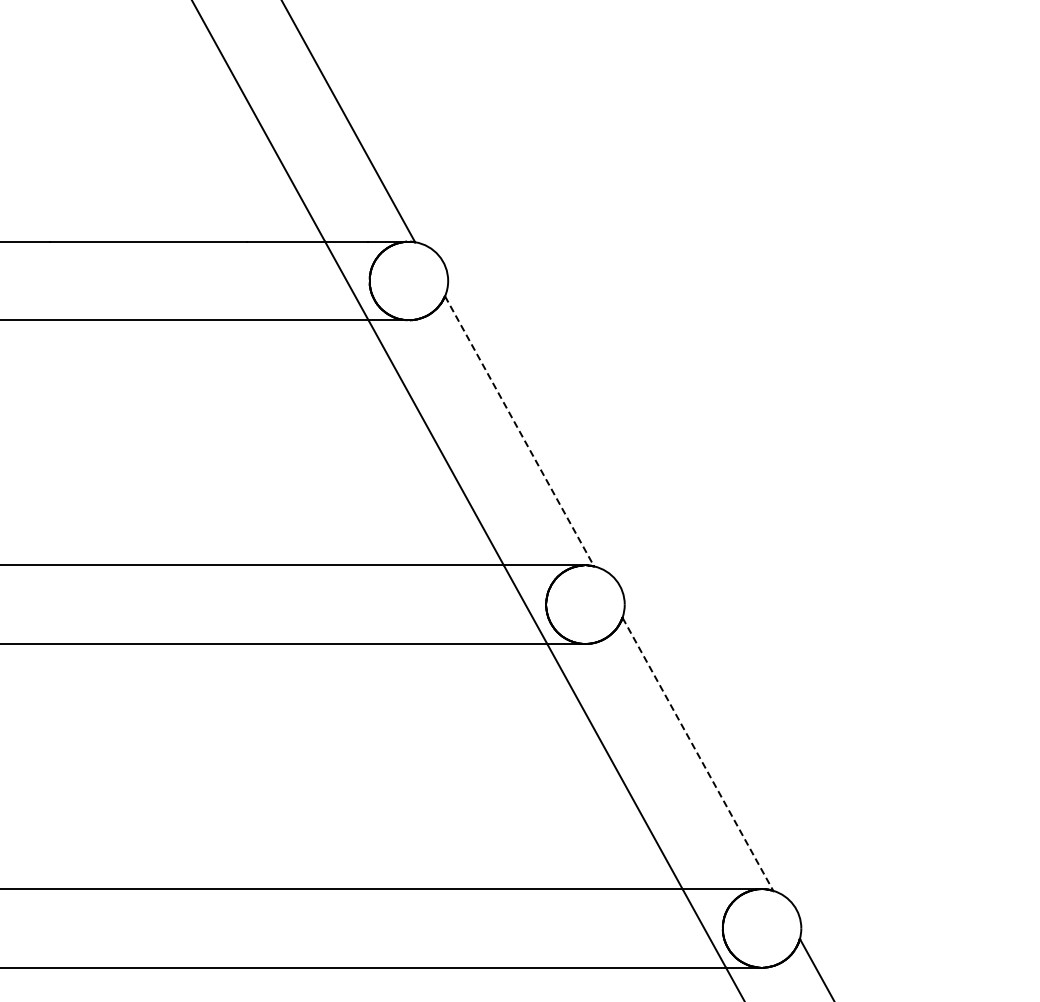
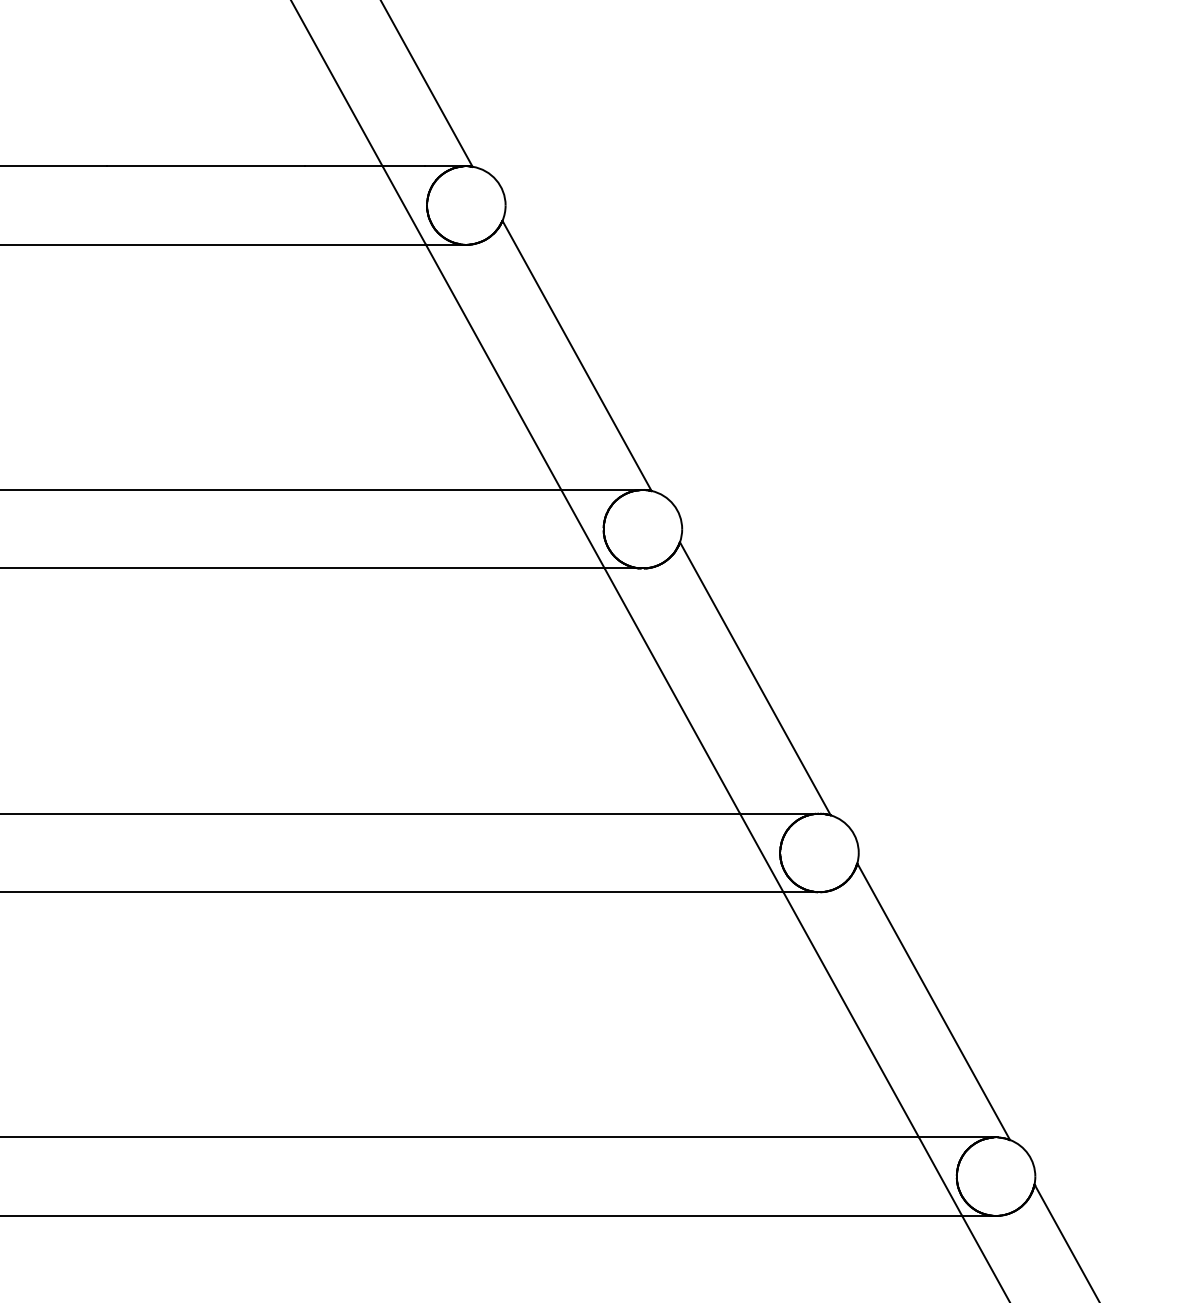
line: (520, 431) -> (577, 356), dashed -> solid
line: (698, 753) -> (755, 678), dashed -> solid

